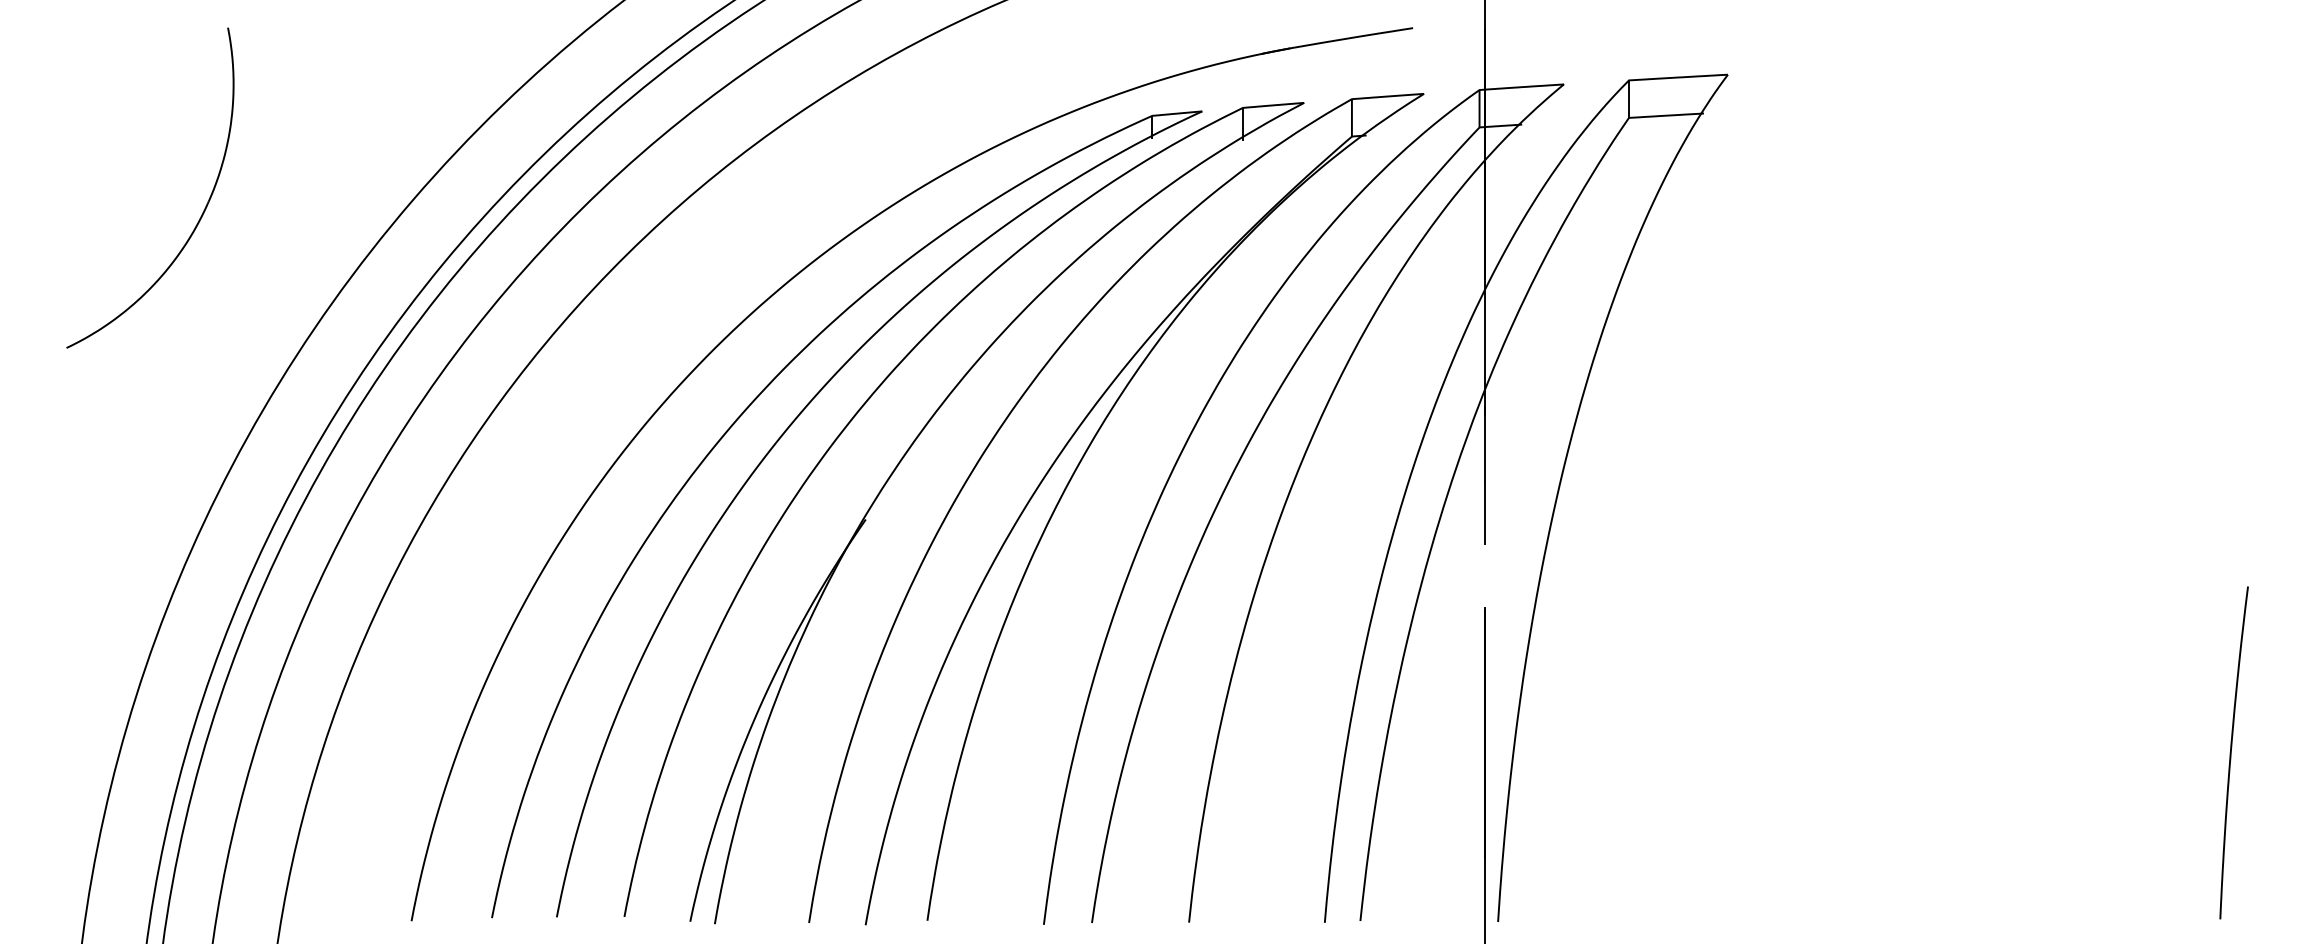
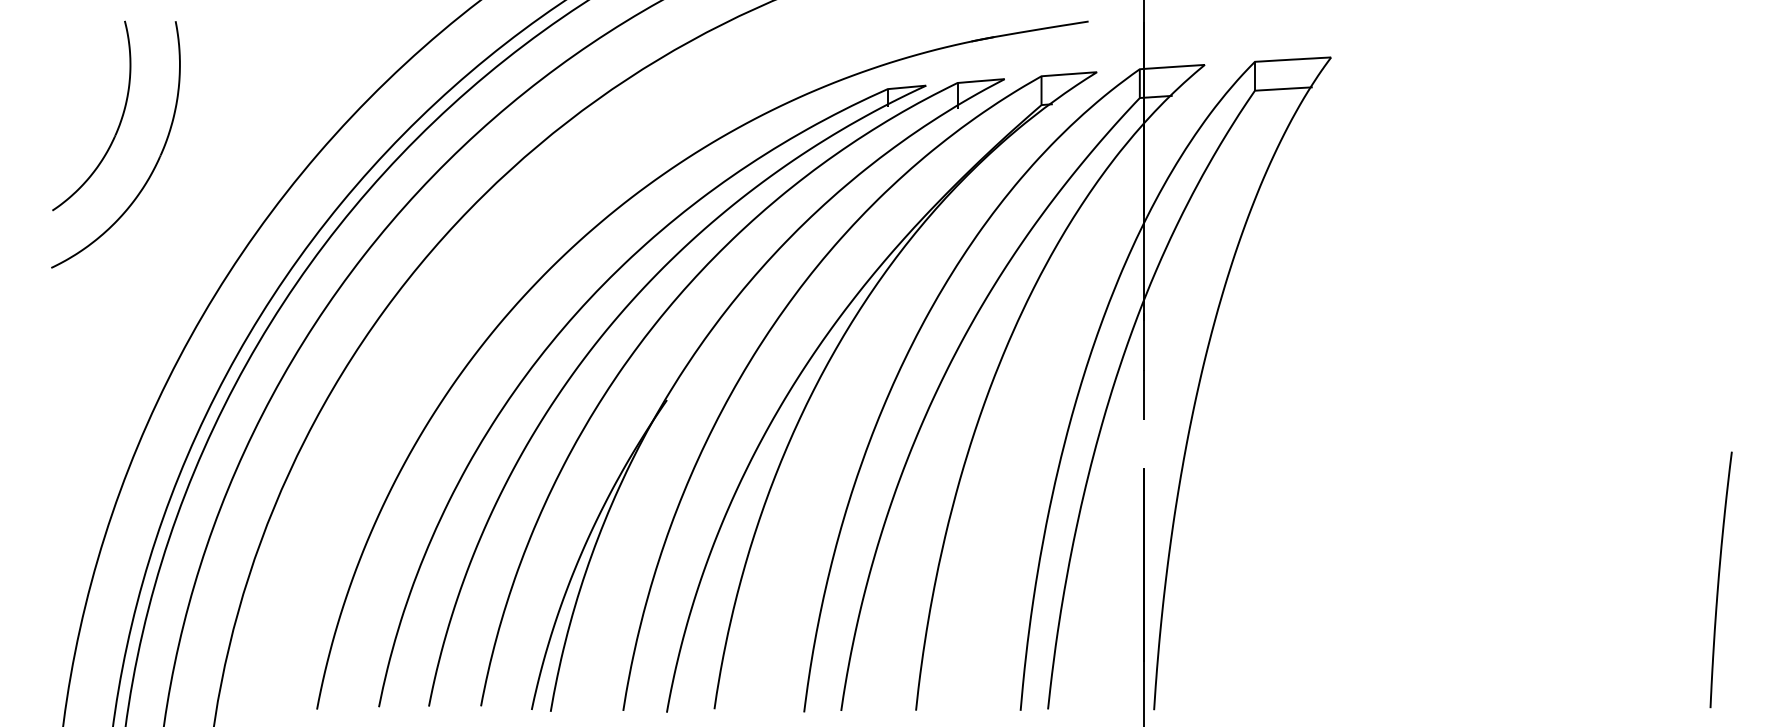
part: (152, 166) -> (117, 128), added

